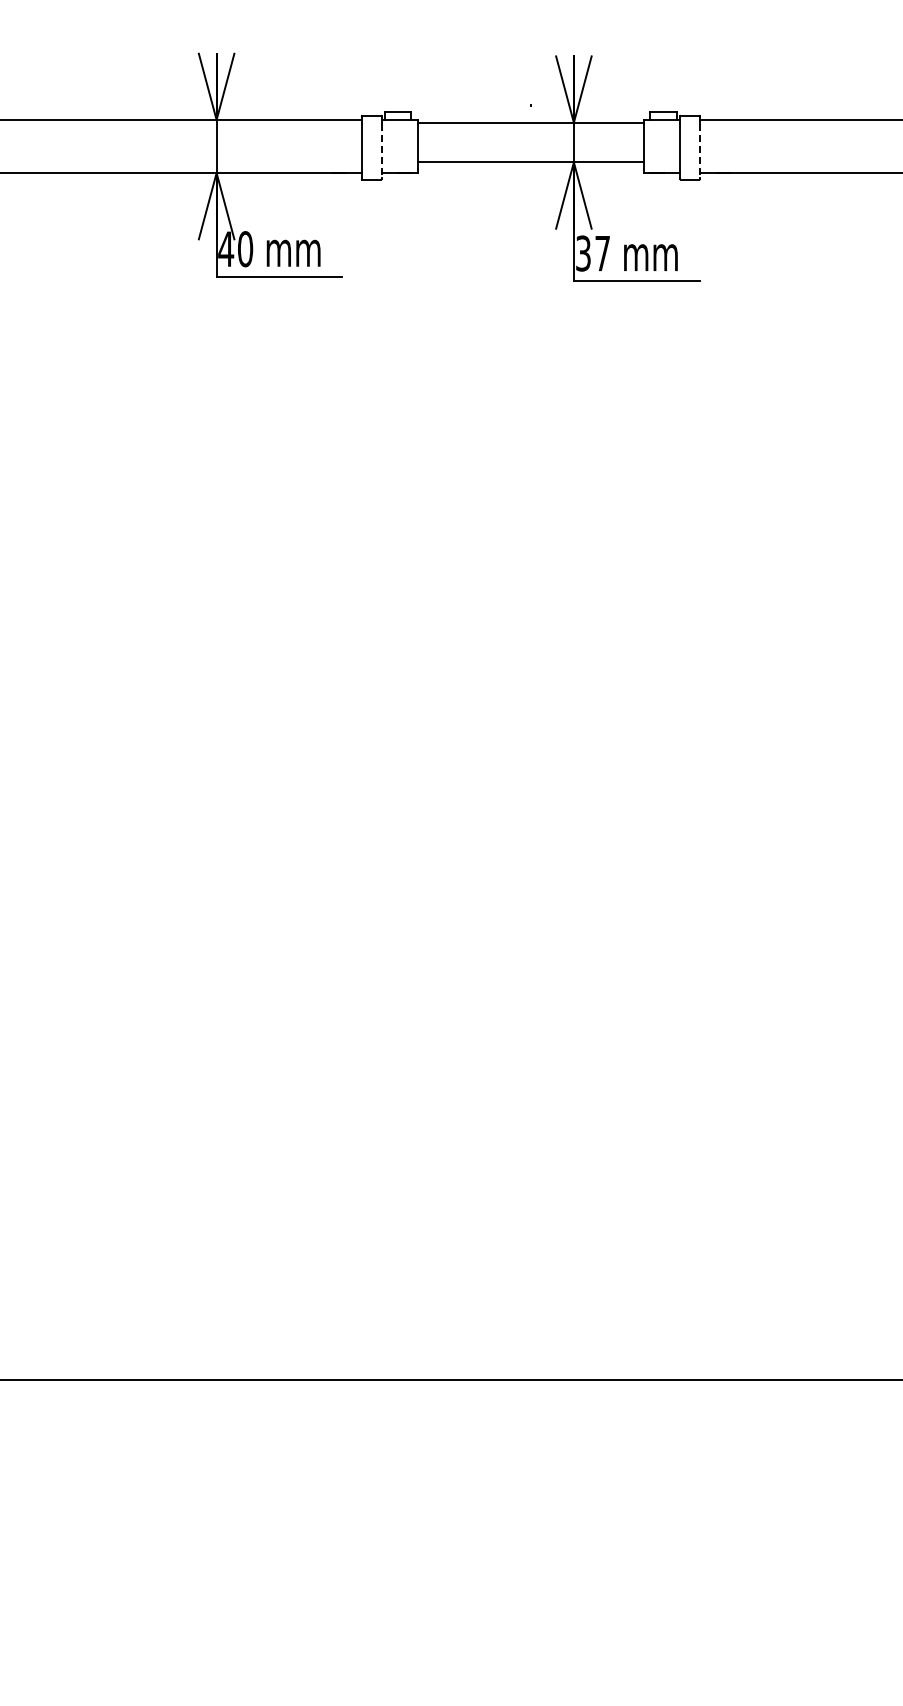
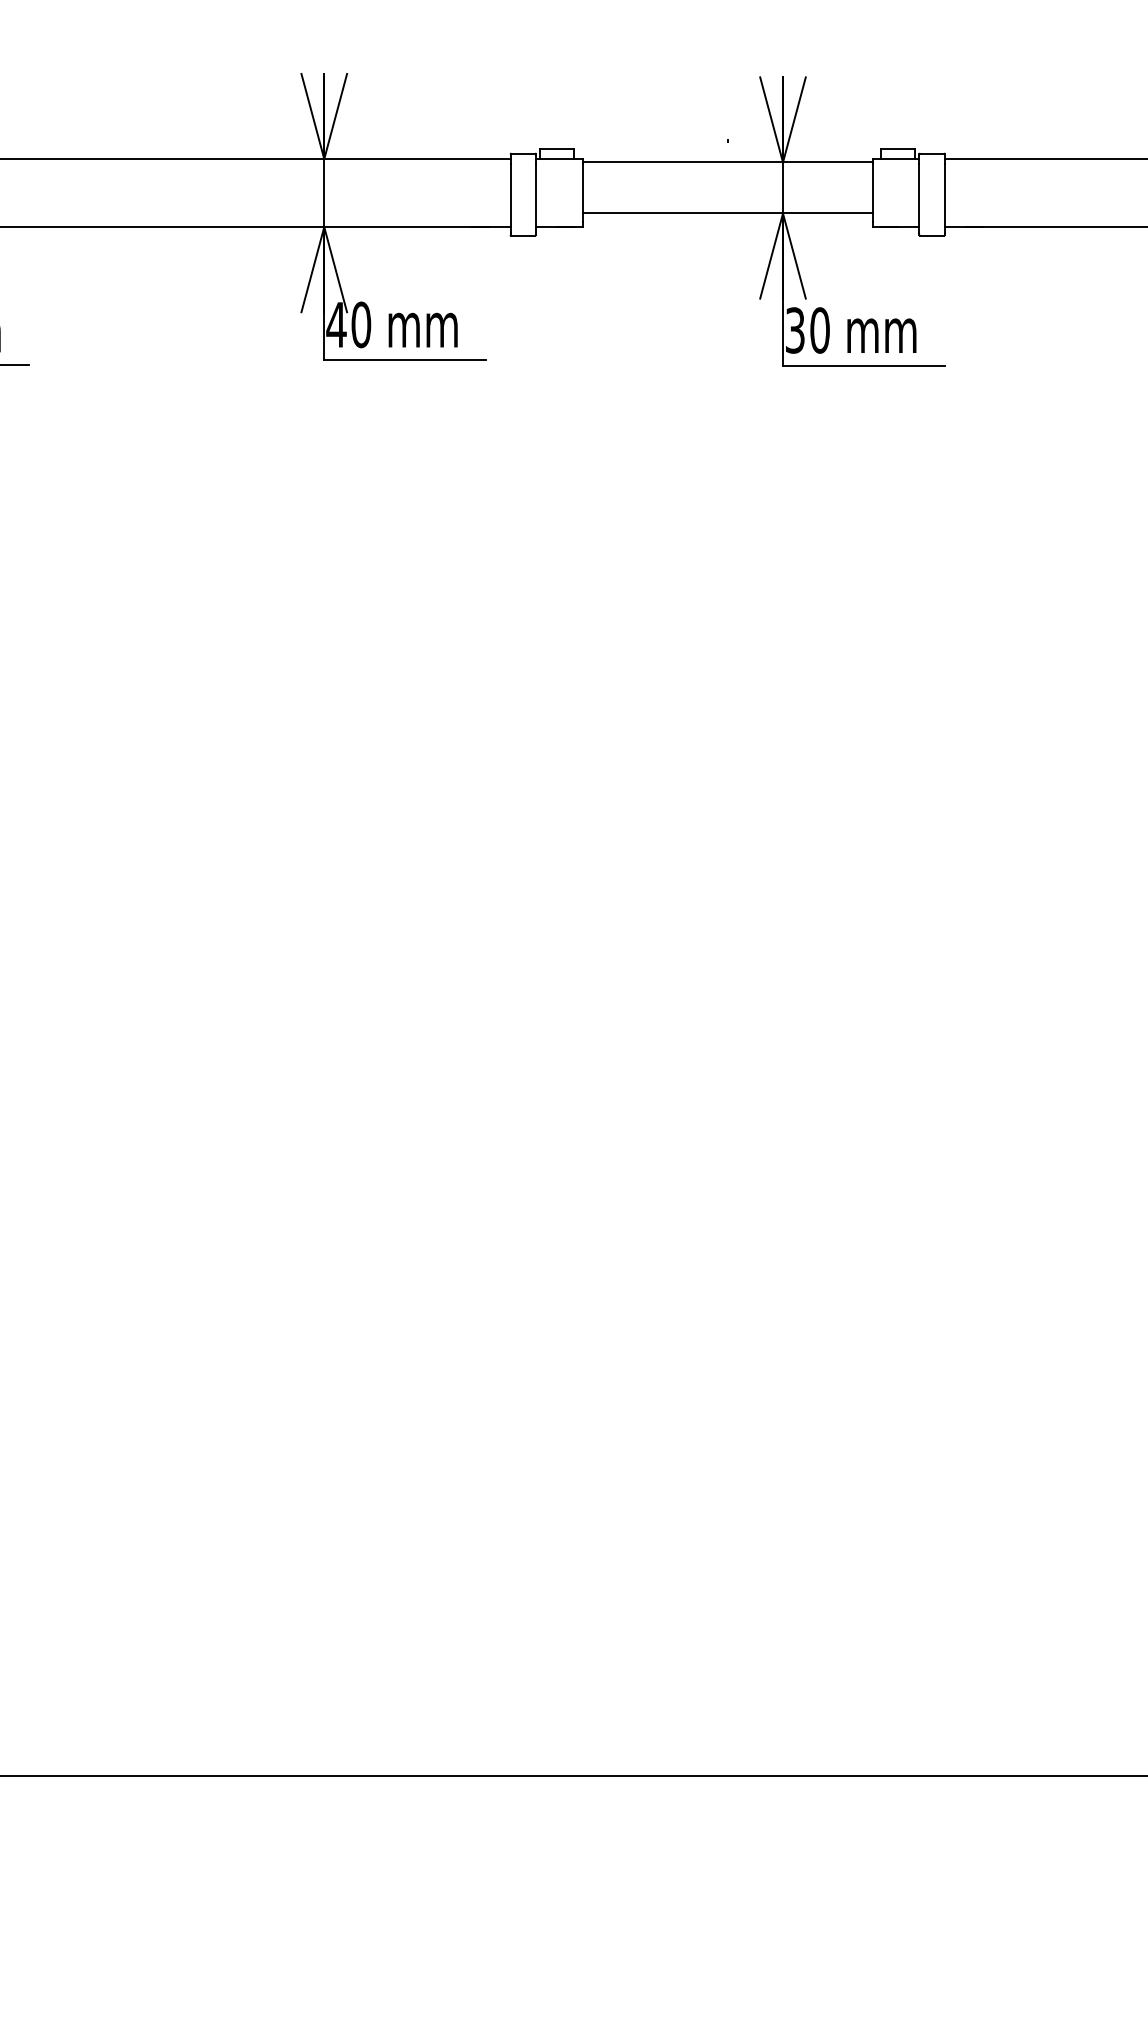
line: (381, 150) -> (535, 198), dashed -> solid
line: (700, 150) -> (945, 198), dashed -> solid
text: (602, 253) -> (819, 330), 37 -> 30

